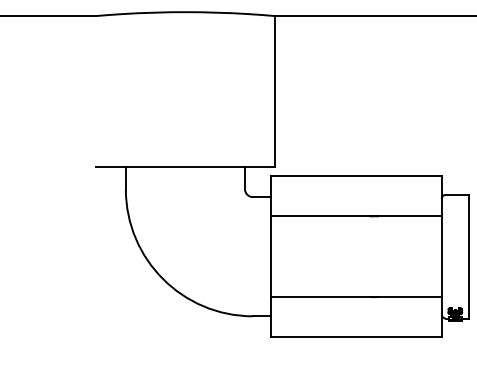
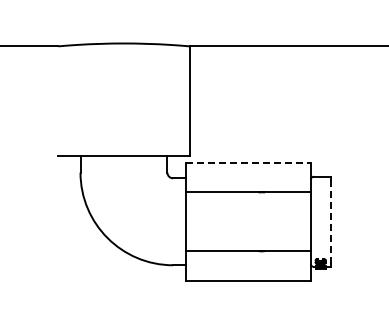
line: (357, 176) -> (249, 163), solid -> dashed
line: (468, 256) -> (330, 221), solid -> dashed

